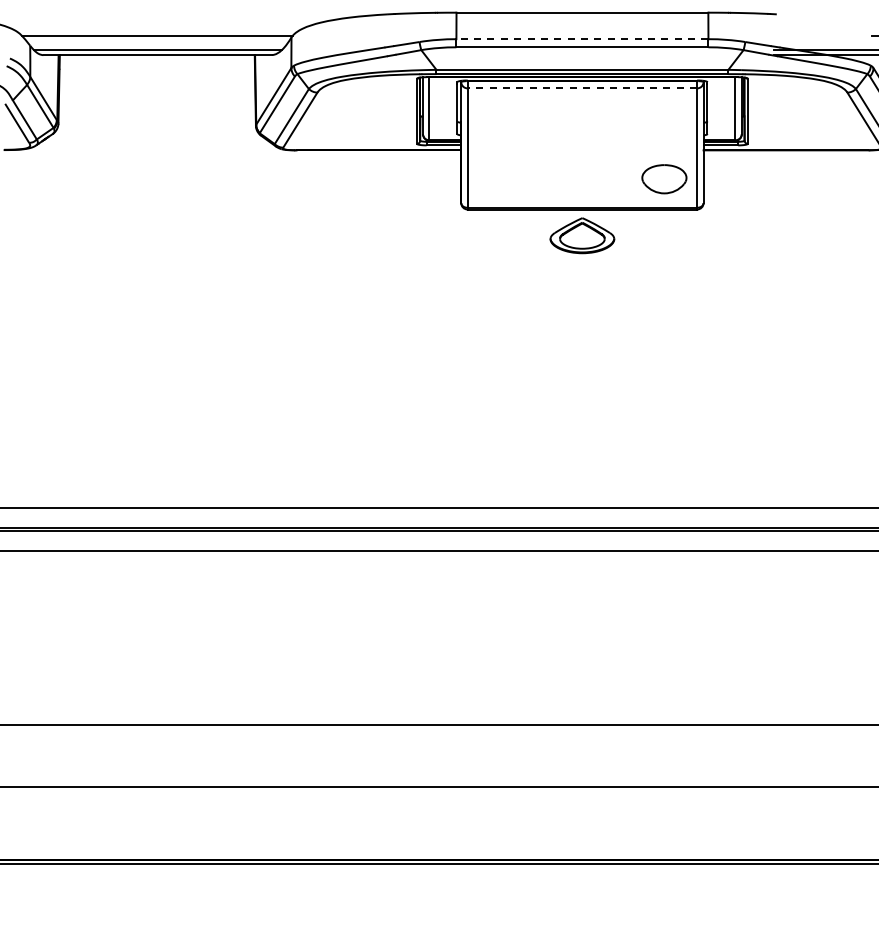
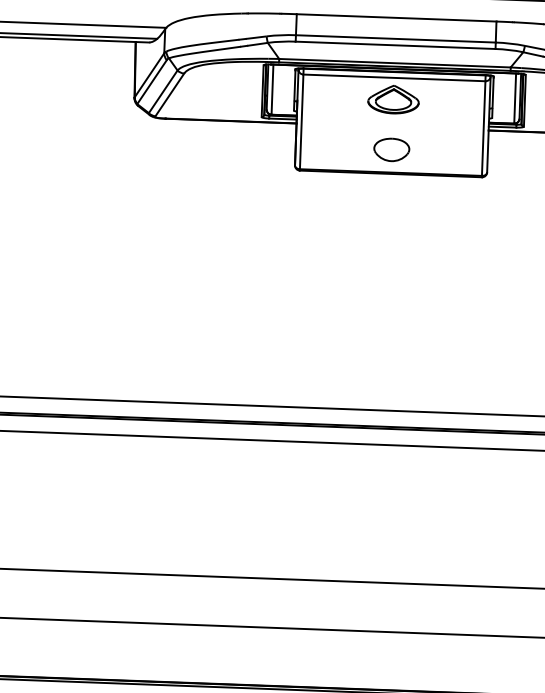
line: (581, 39) -> (395, 39), dashed -> solid
line: (582, 88) -> (394, 77), dashed -> solid
part: (664, 179) -> (391, 150), moved
part: (582, 235) -> (393, 99), moved

